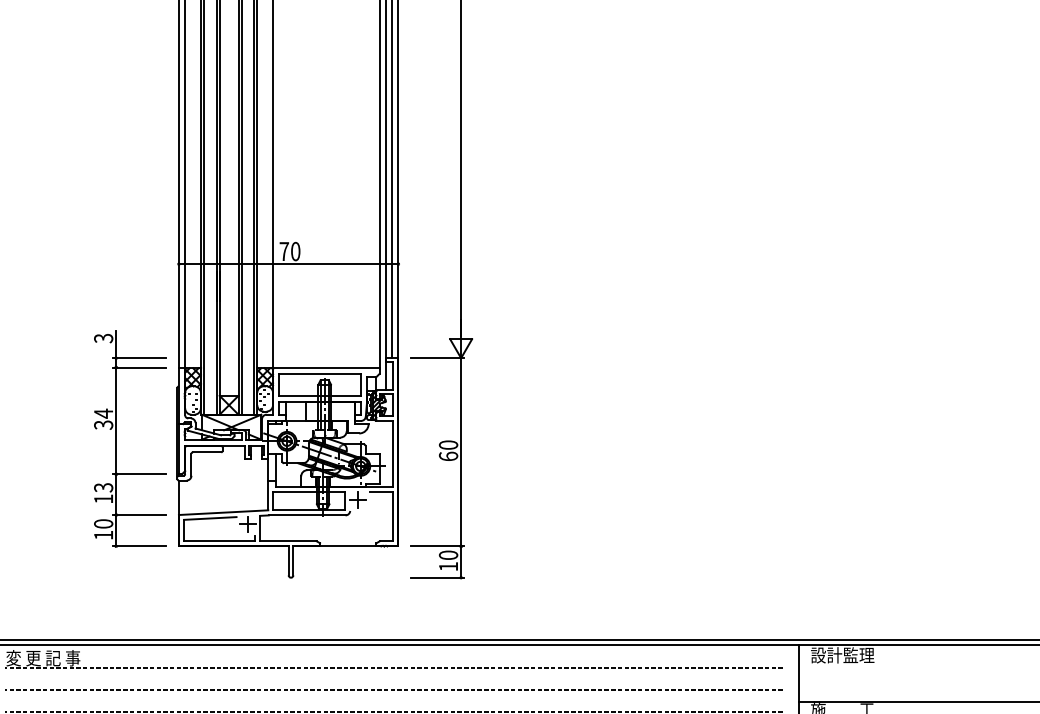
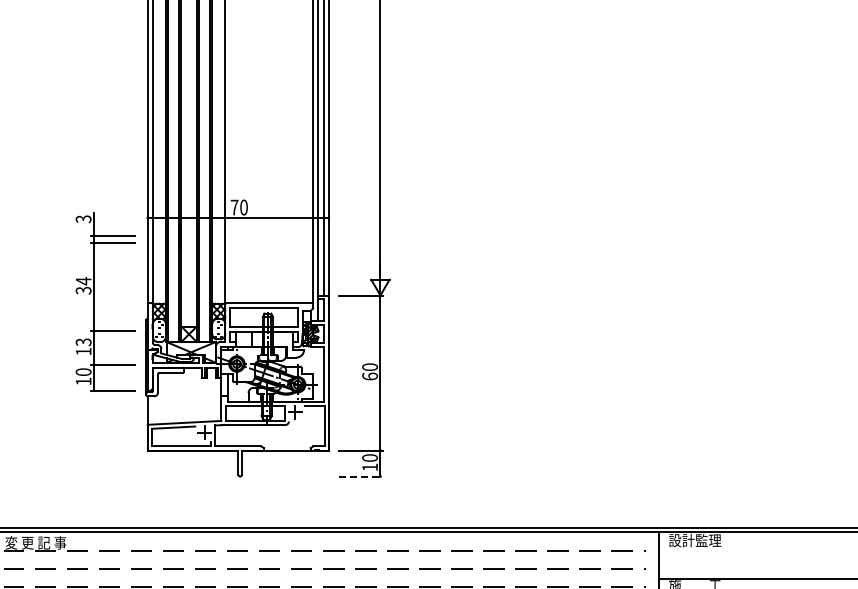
part: (116, 438) -> (94, 301), moved
line: (438, 577) -> (361, 476), solid -> dashed

